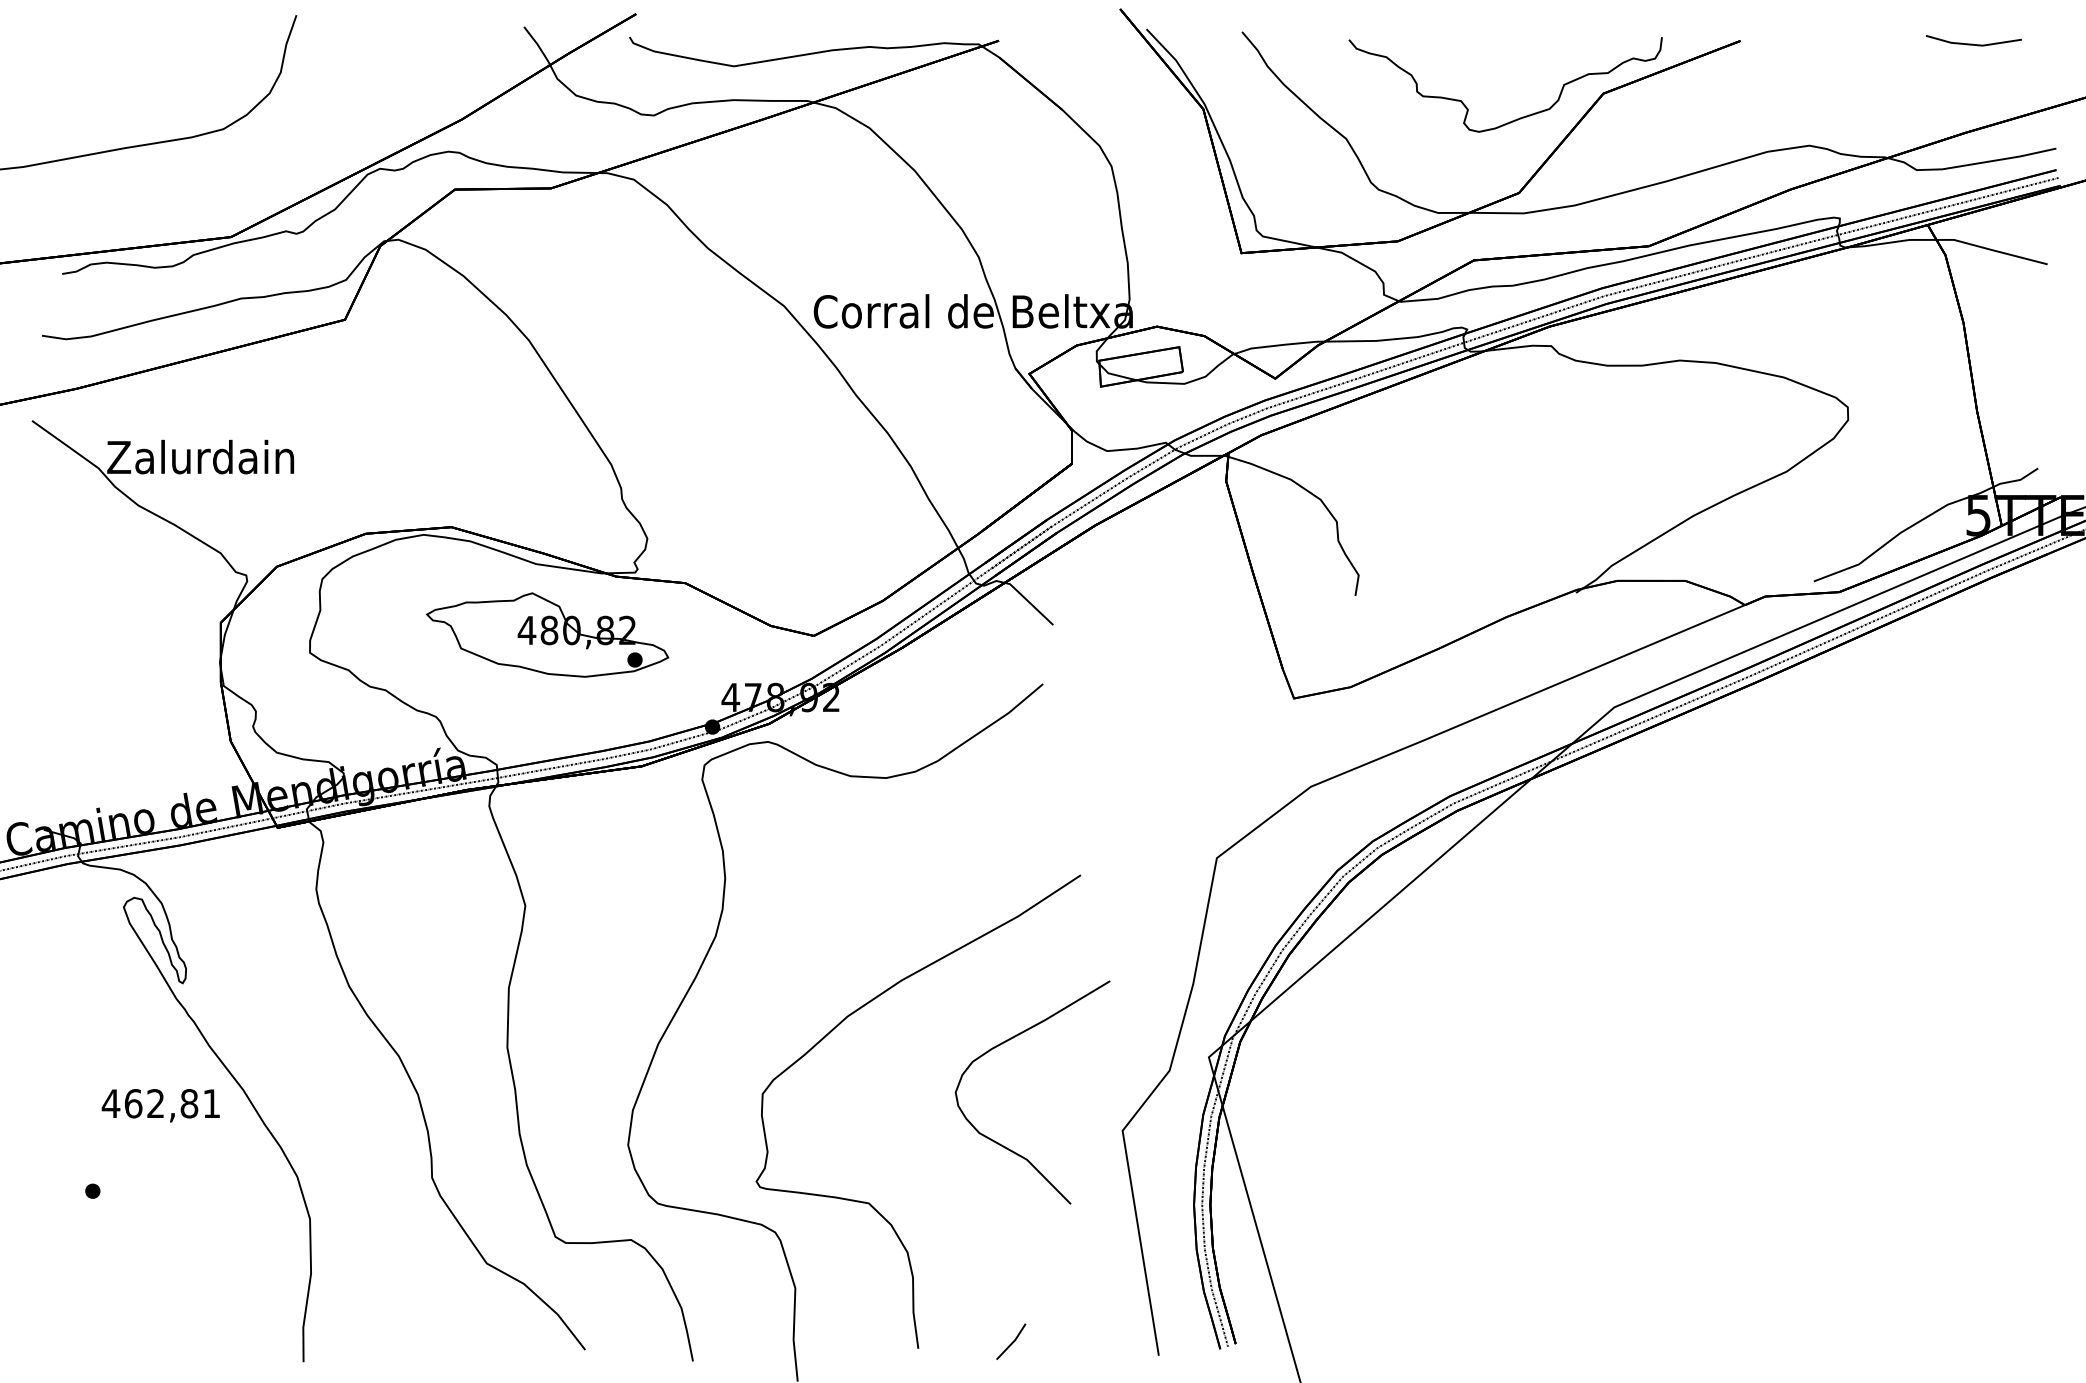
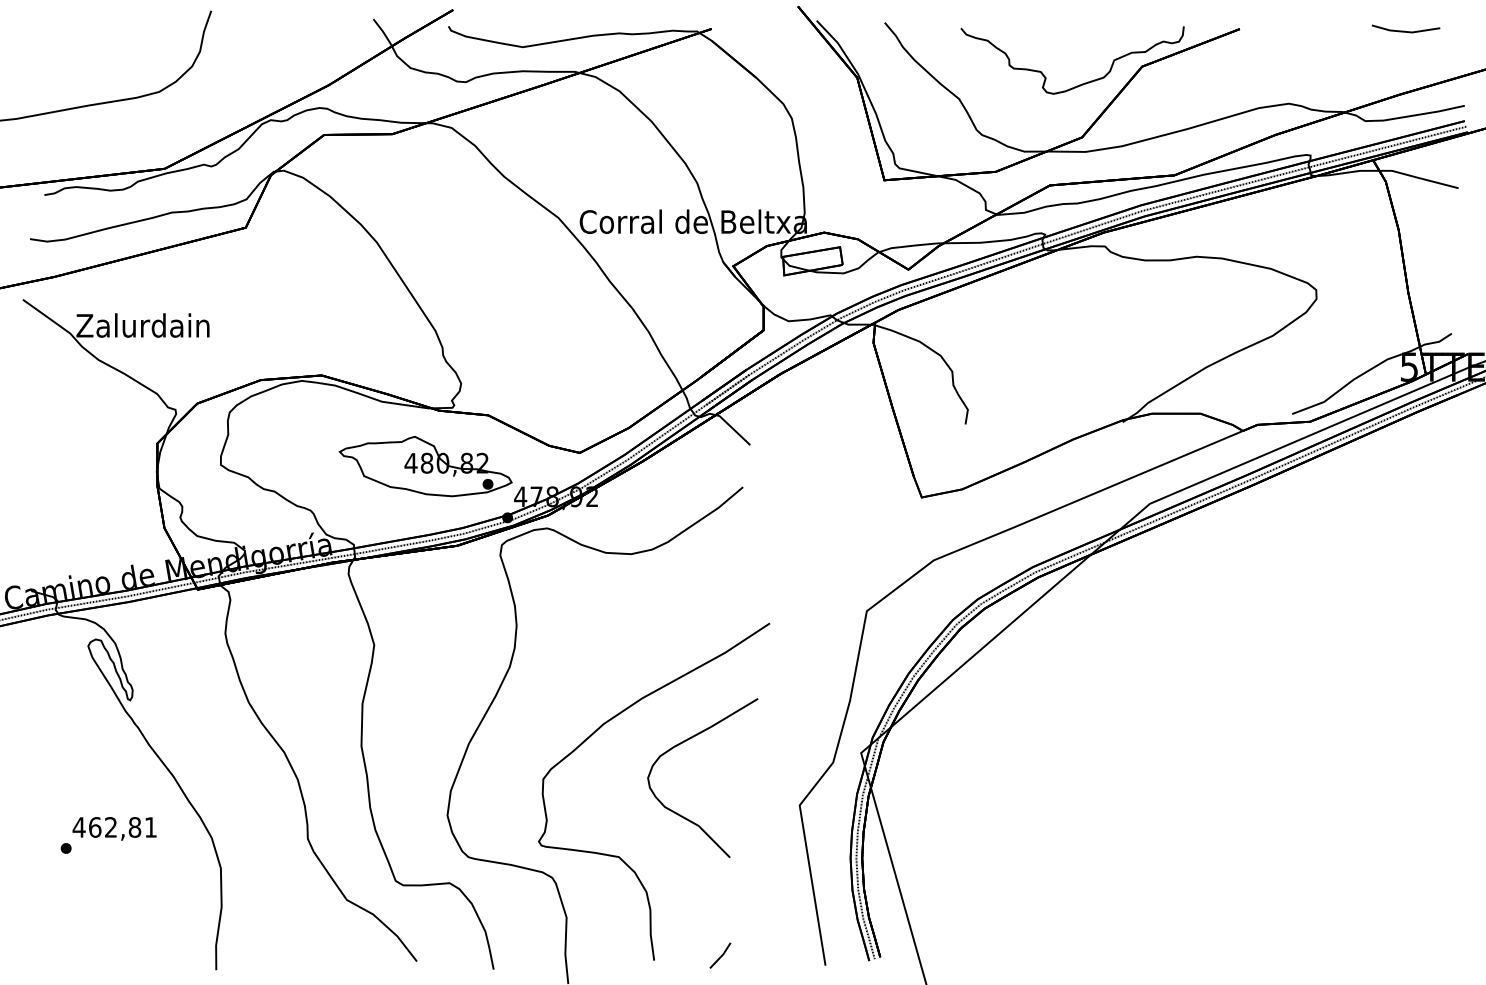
part: (547, 634) -> (425, 466), moved
curve: (1006, 1042) -> (684, 742), moved
text: (160, 1105) -> (114, 828), moved

